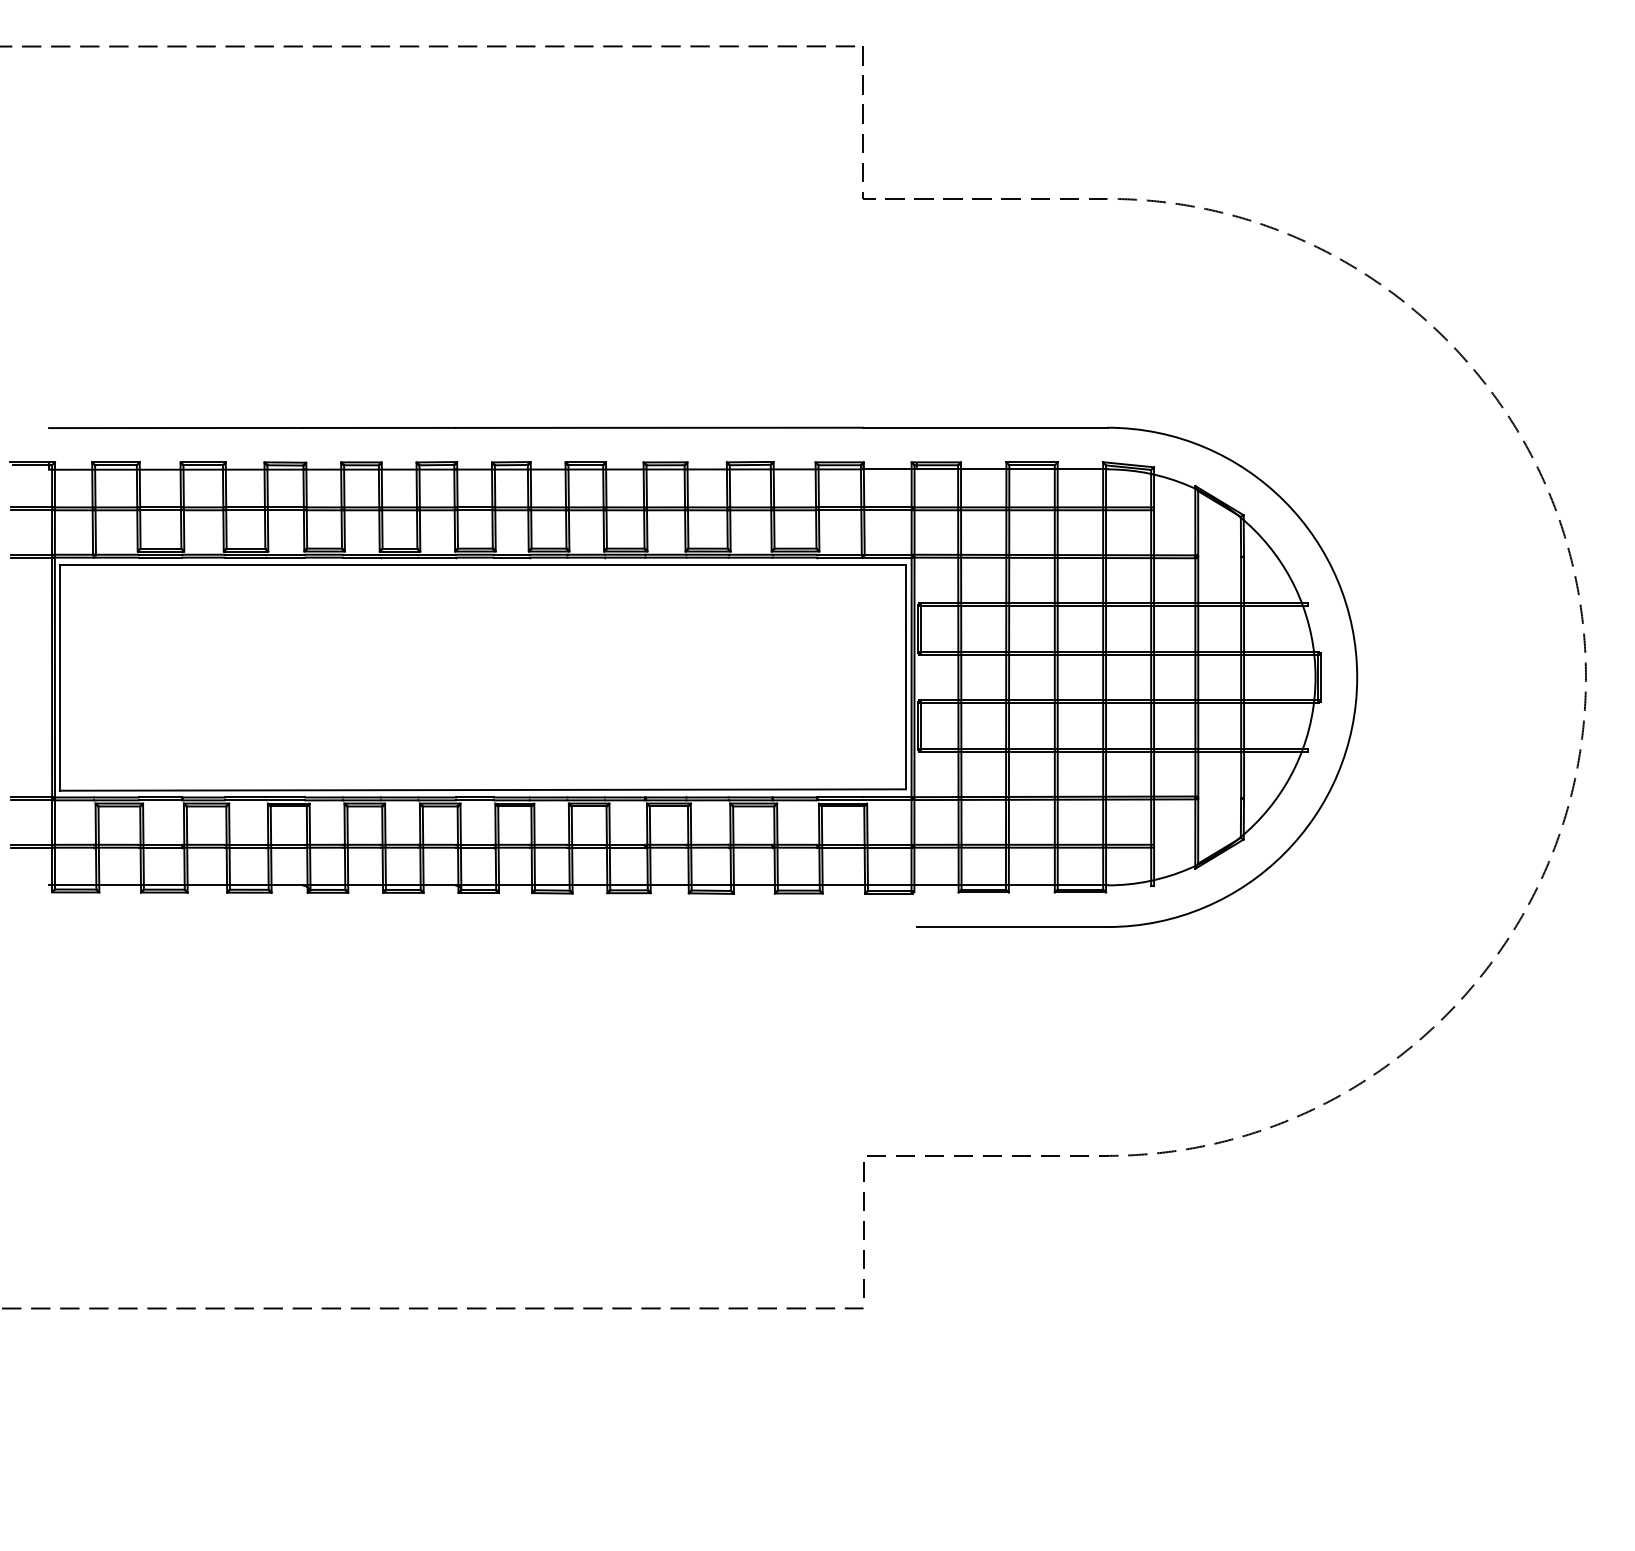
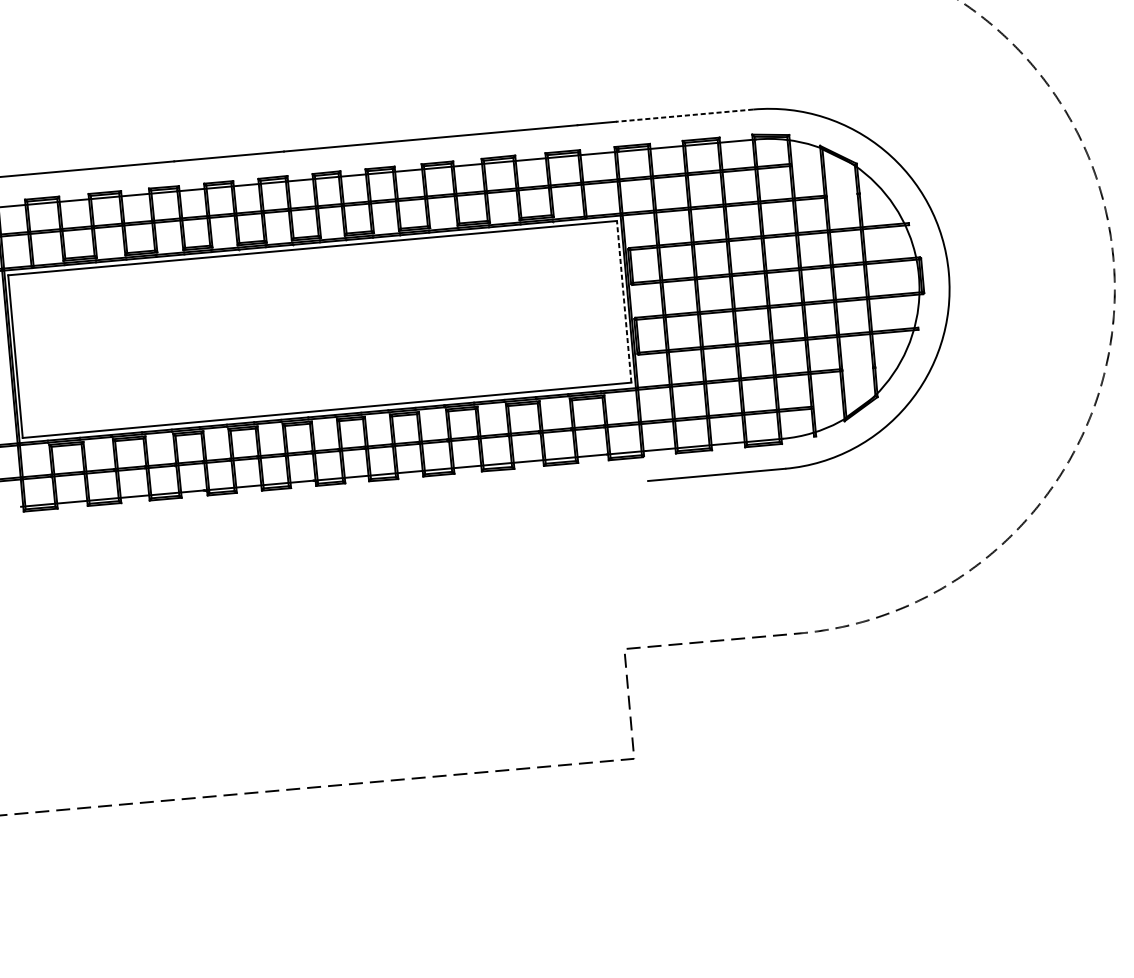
line: (1011, 427) -> (684, 115), solid -> dashed
line: (905, 676) -> (623, 301), solid -> dashed

